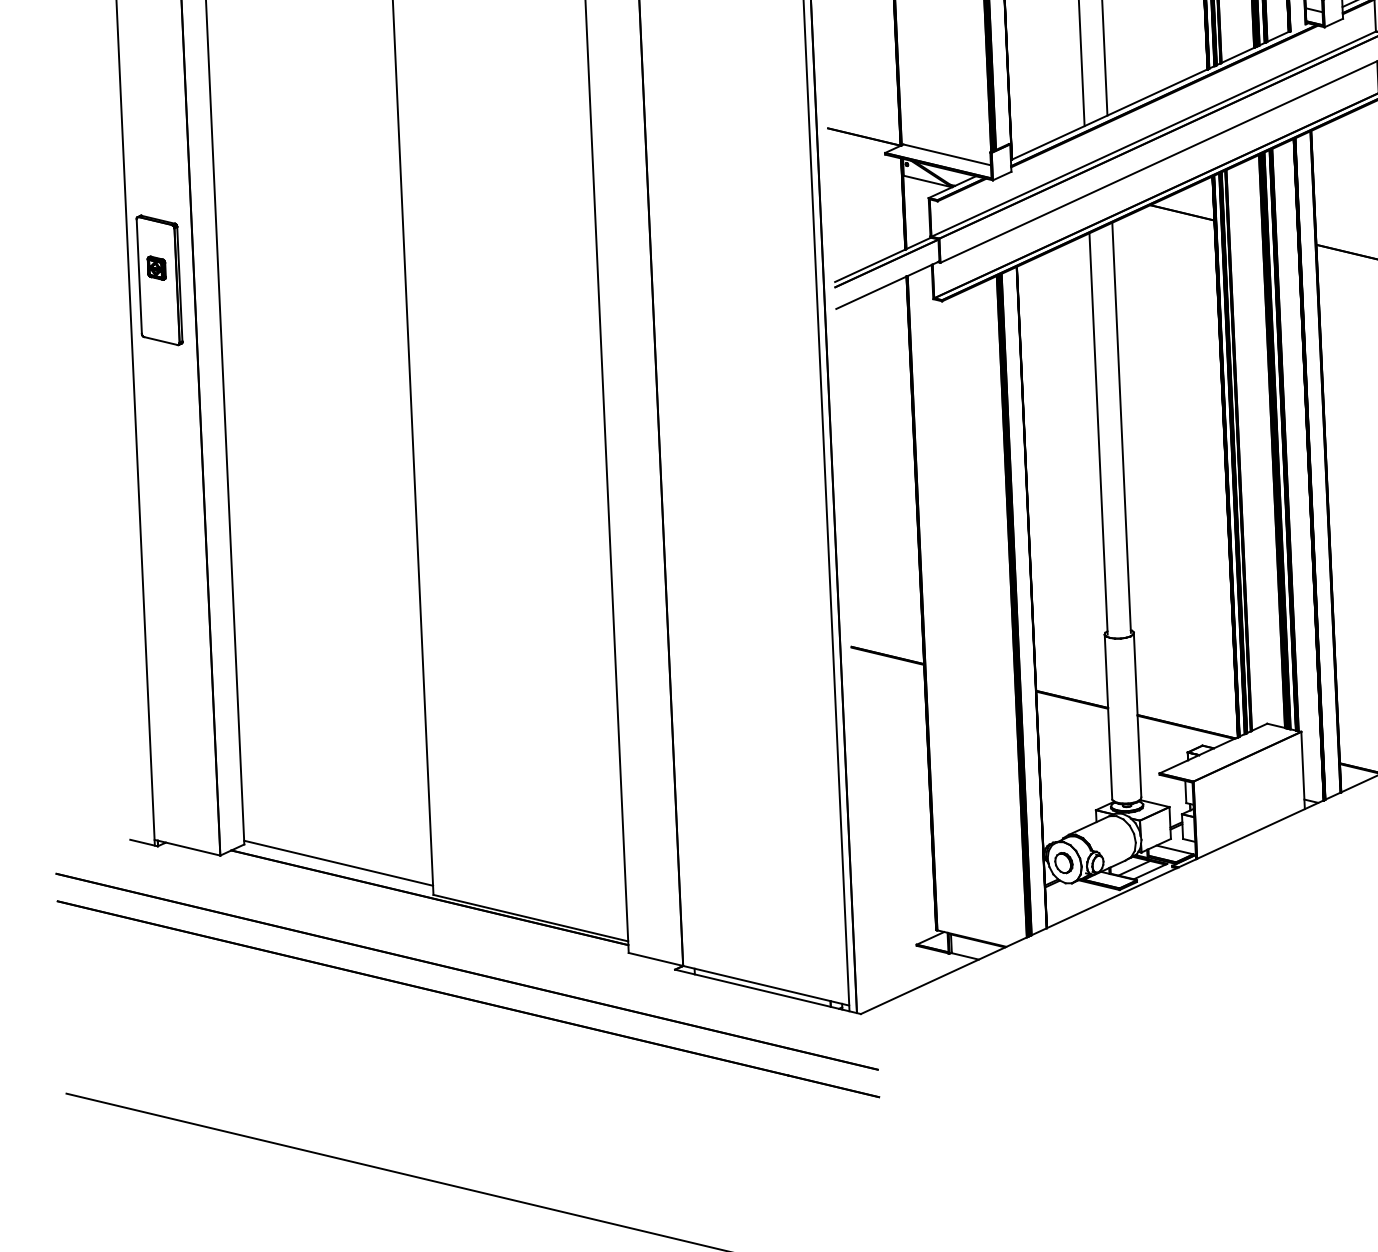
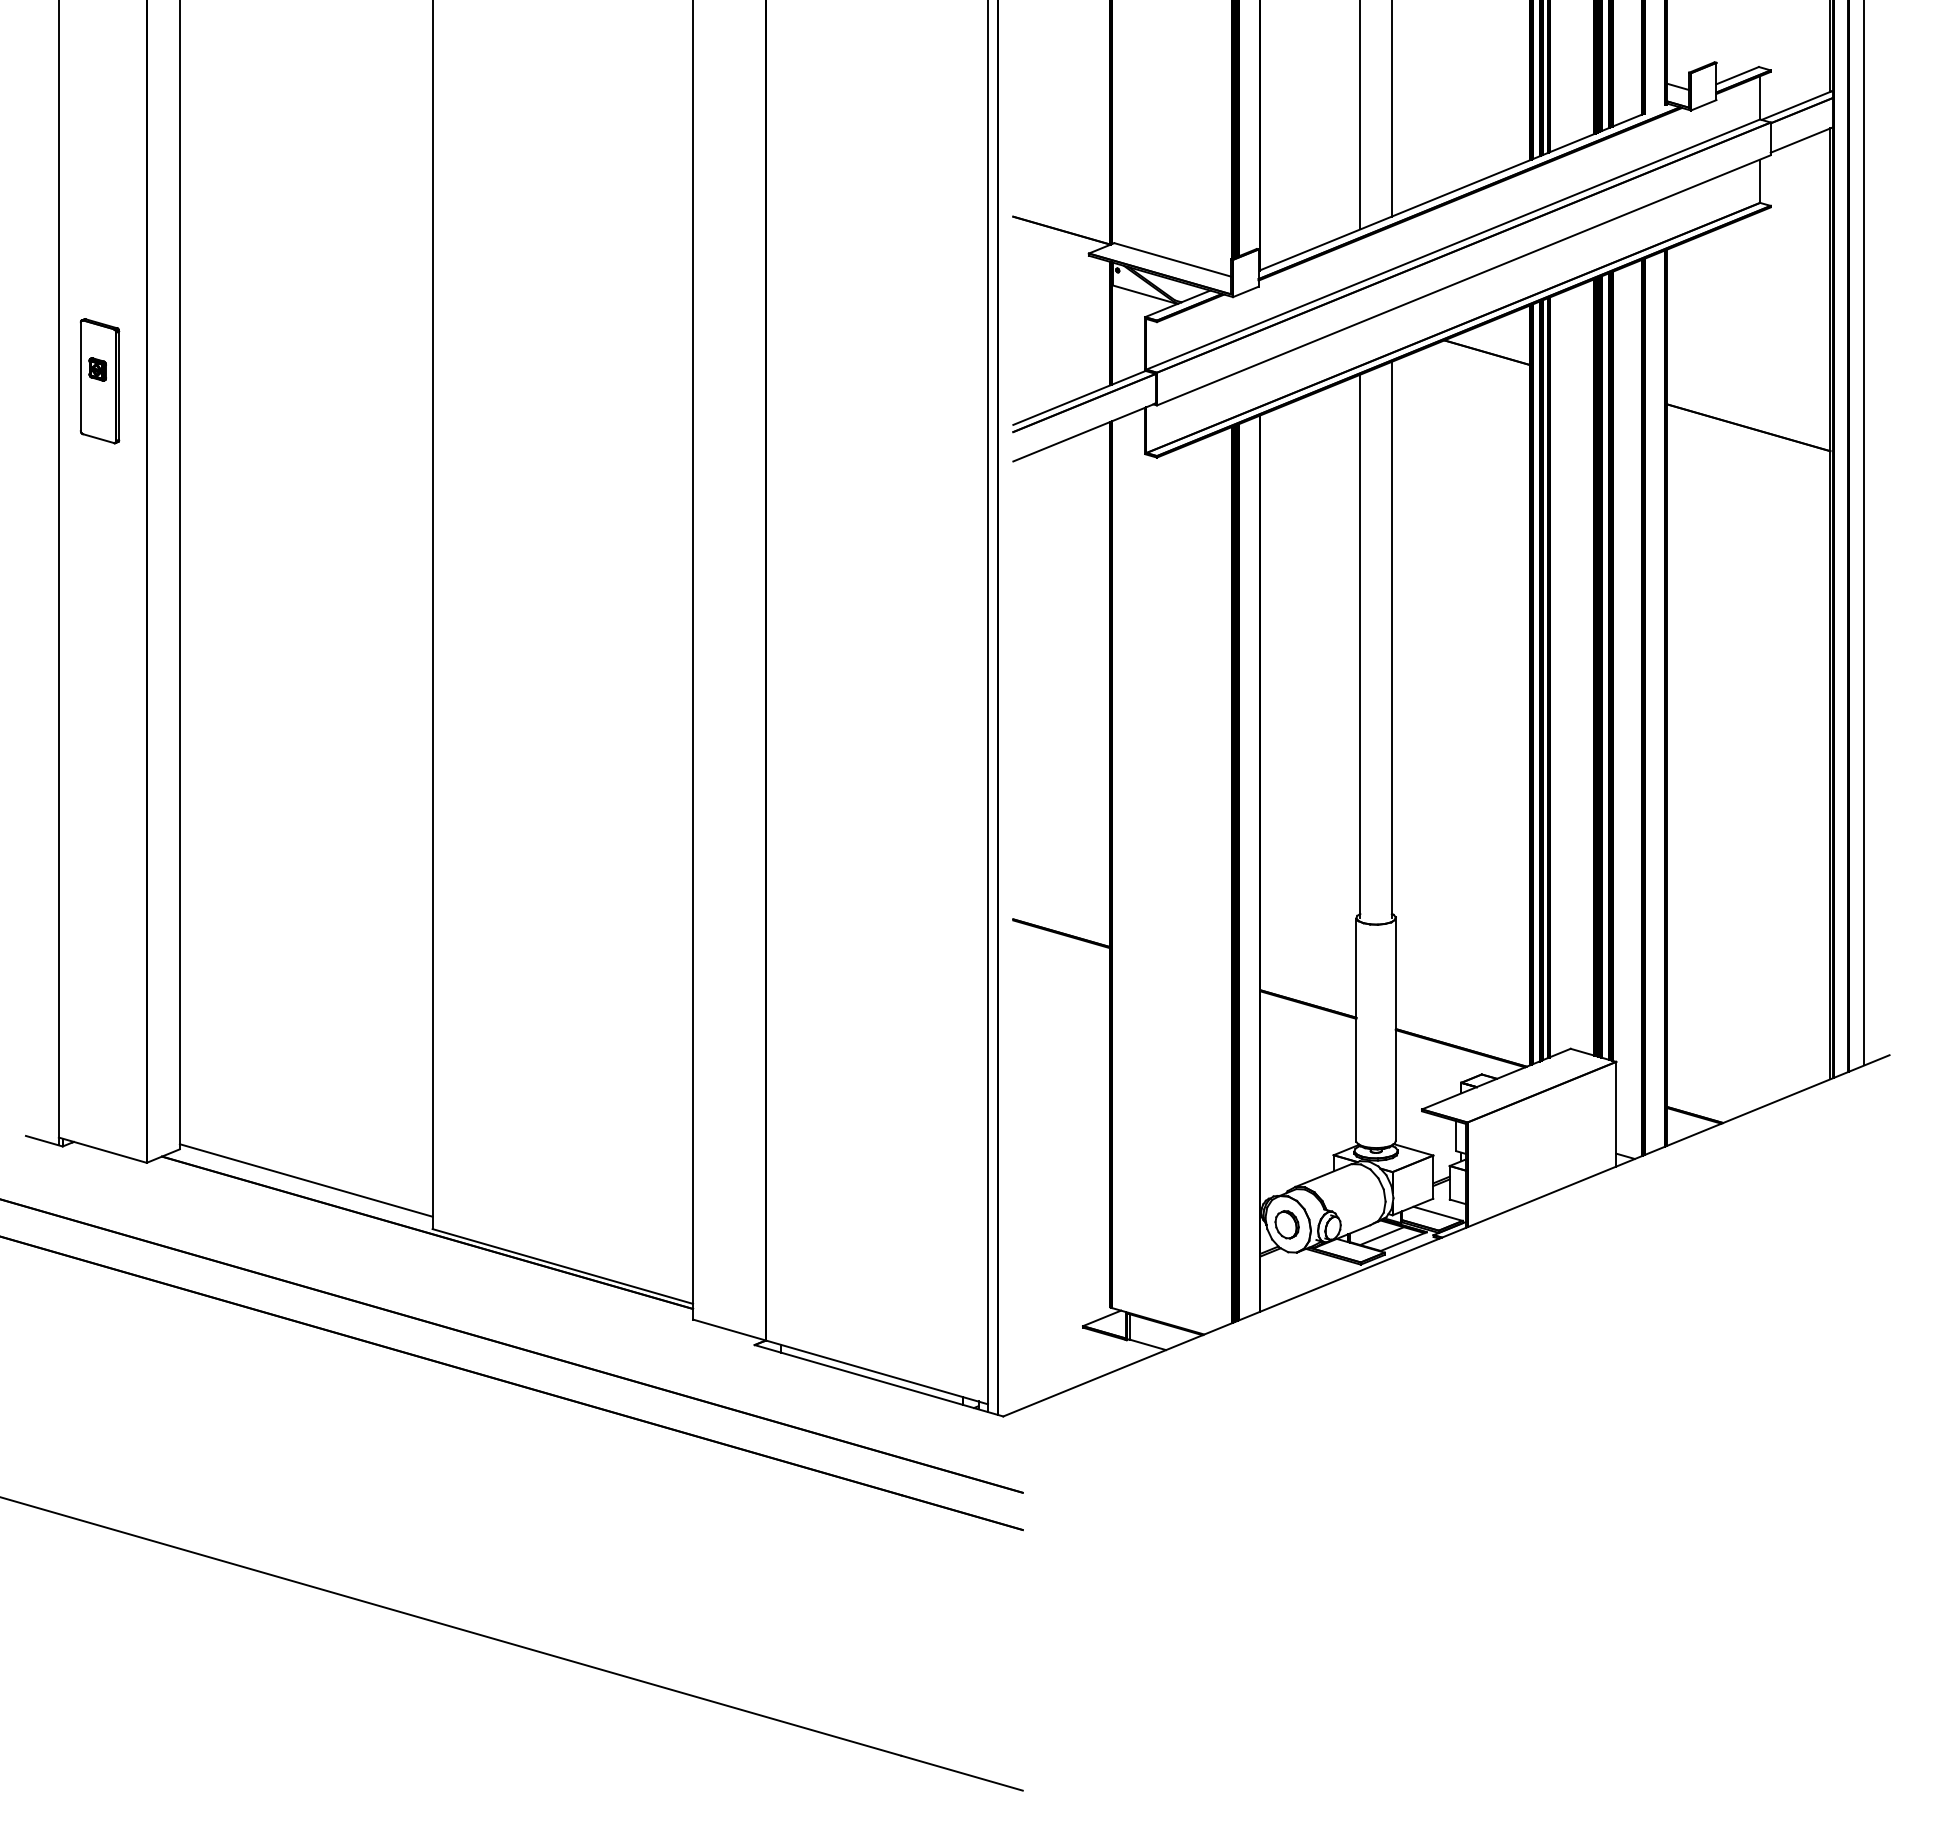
part: (159, 279) -> (99, 380), size x0.7

